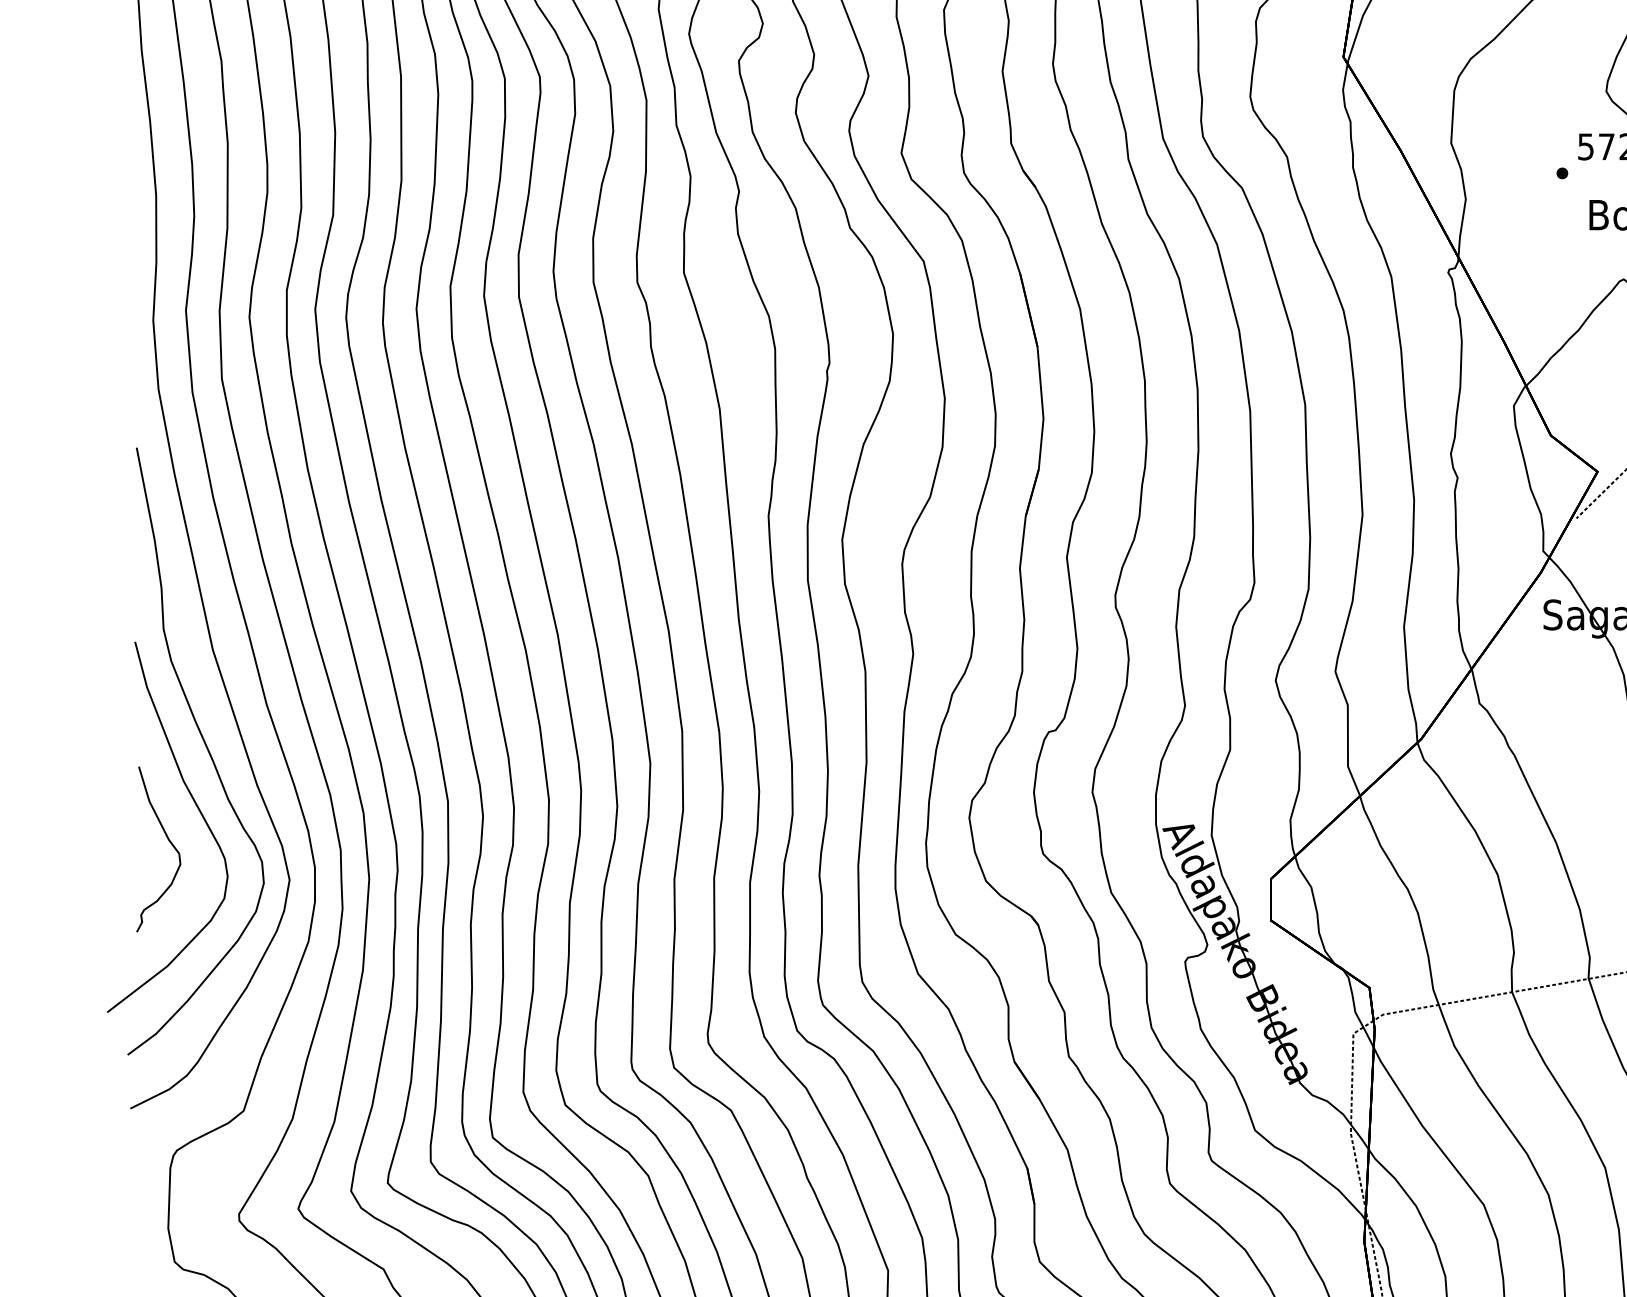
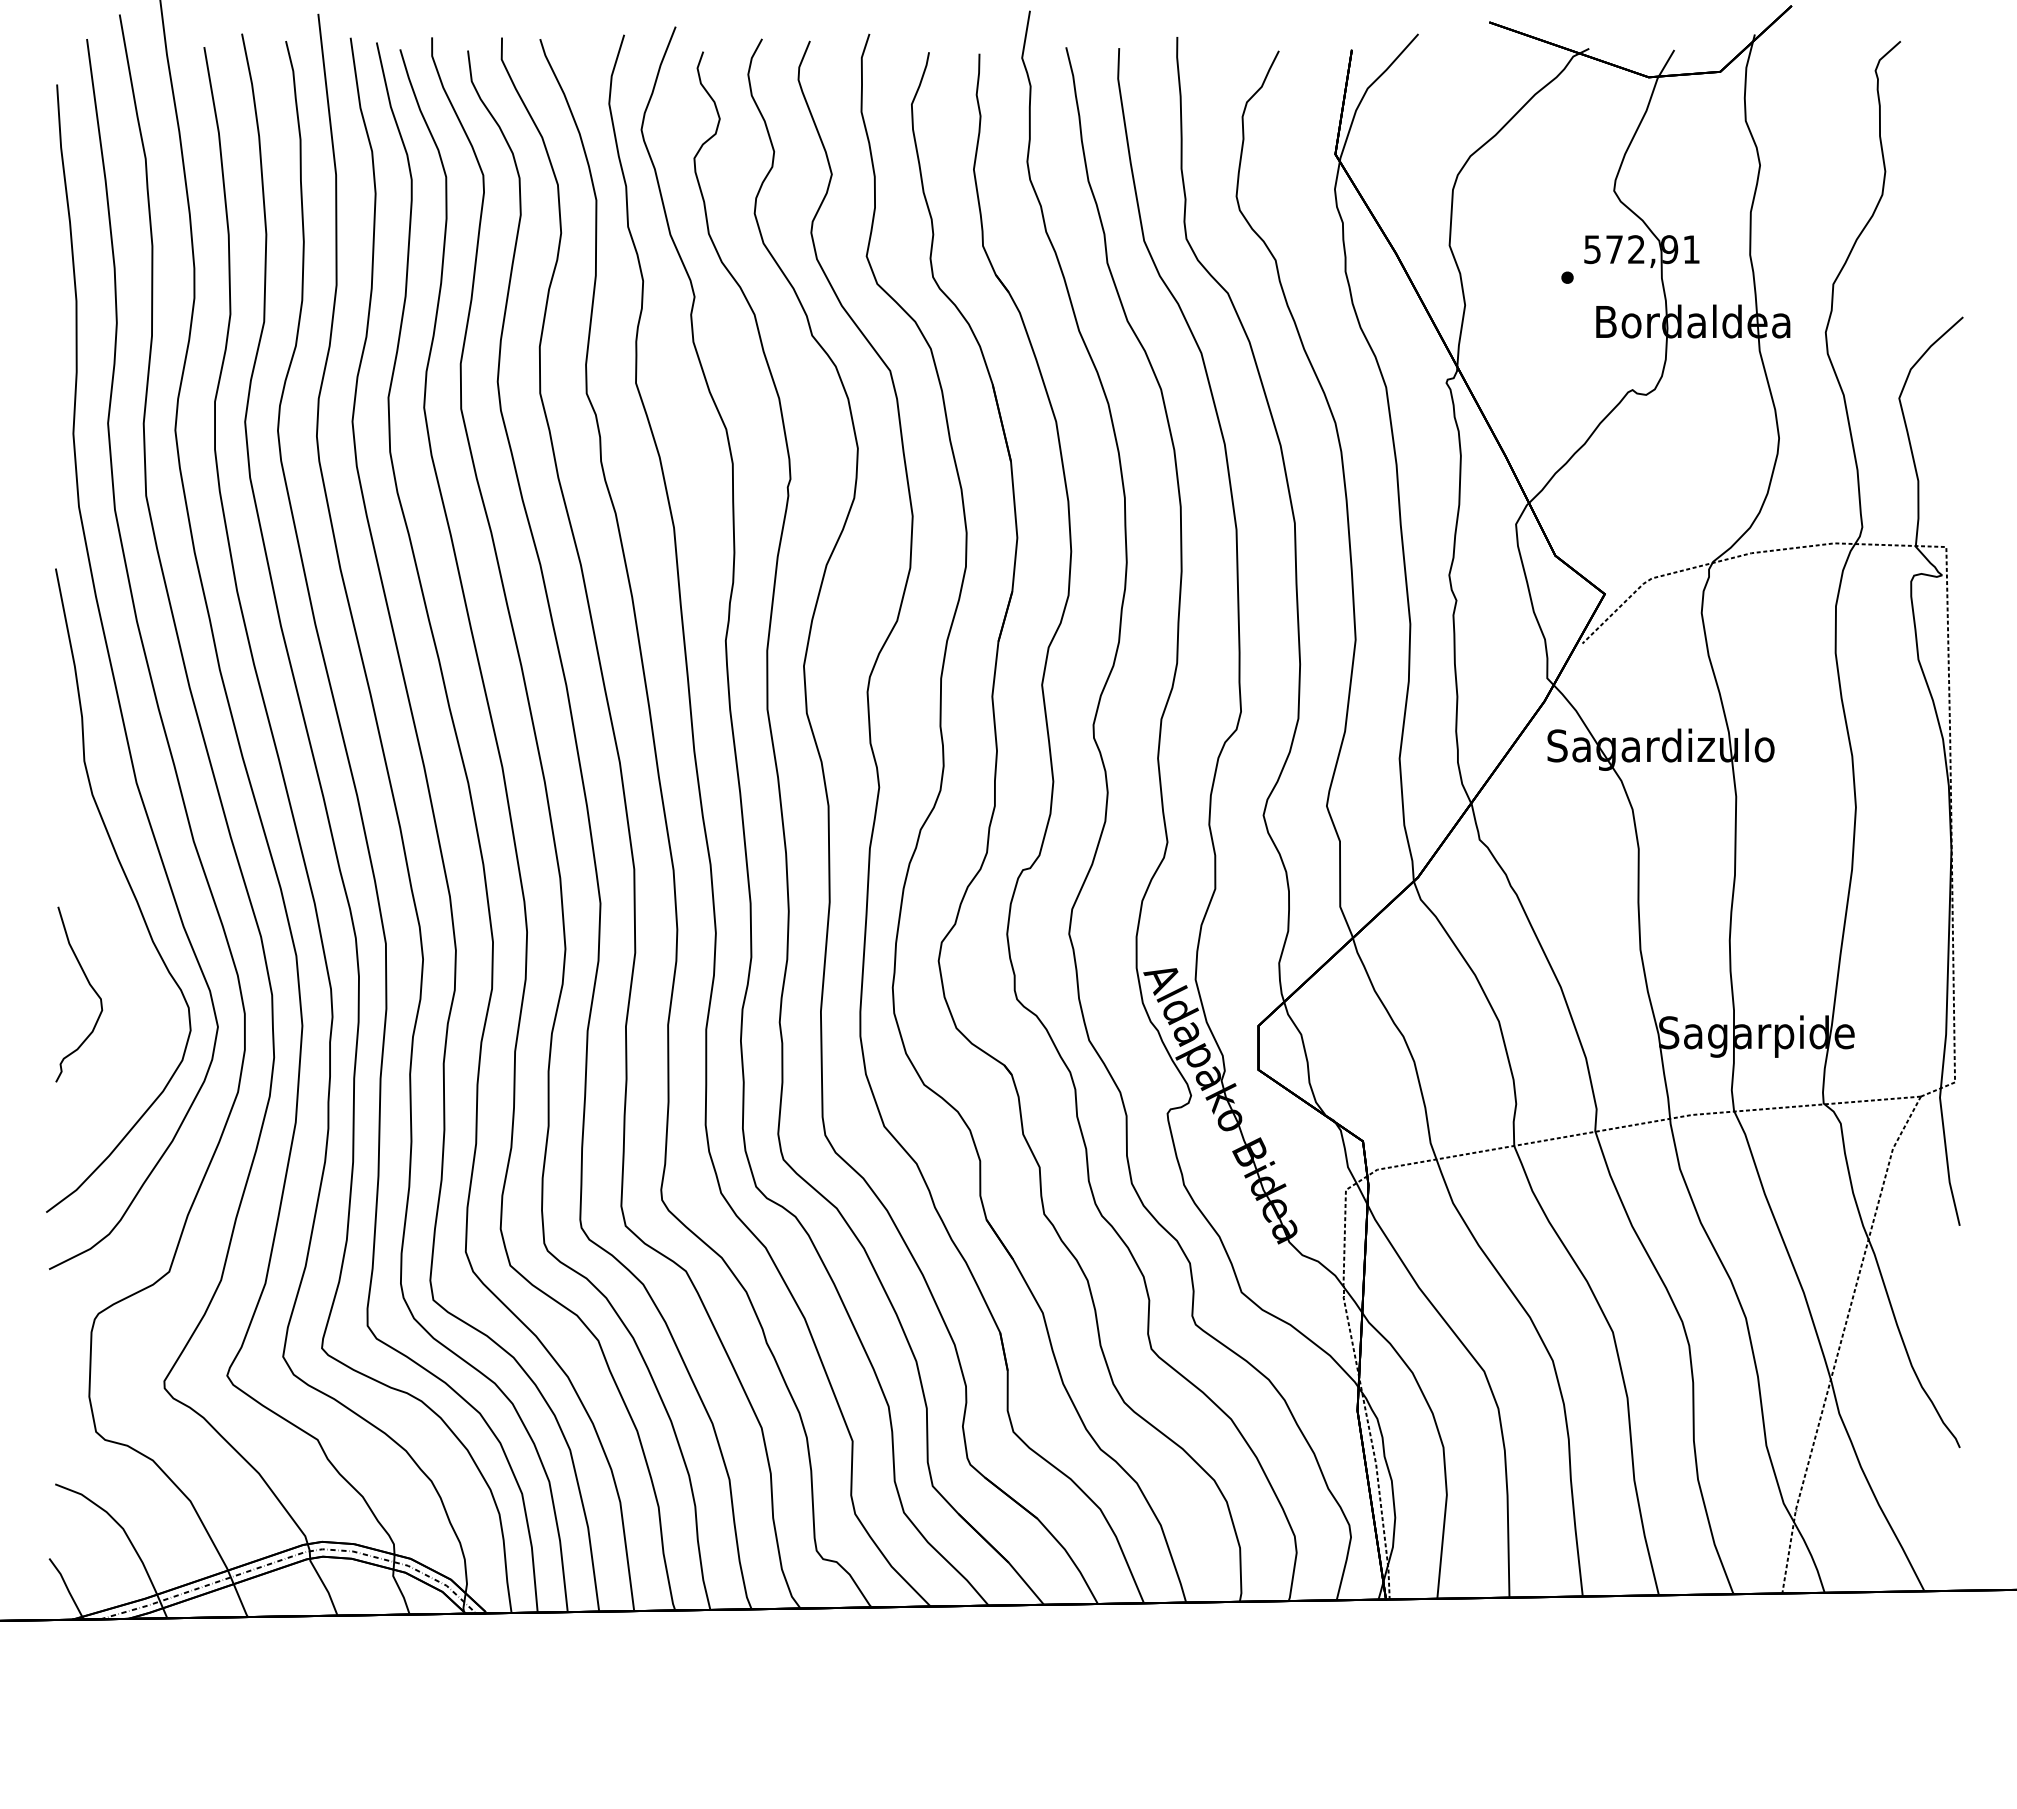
curve: (198, 810) -> (121, 953), removed

